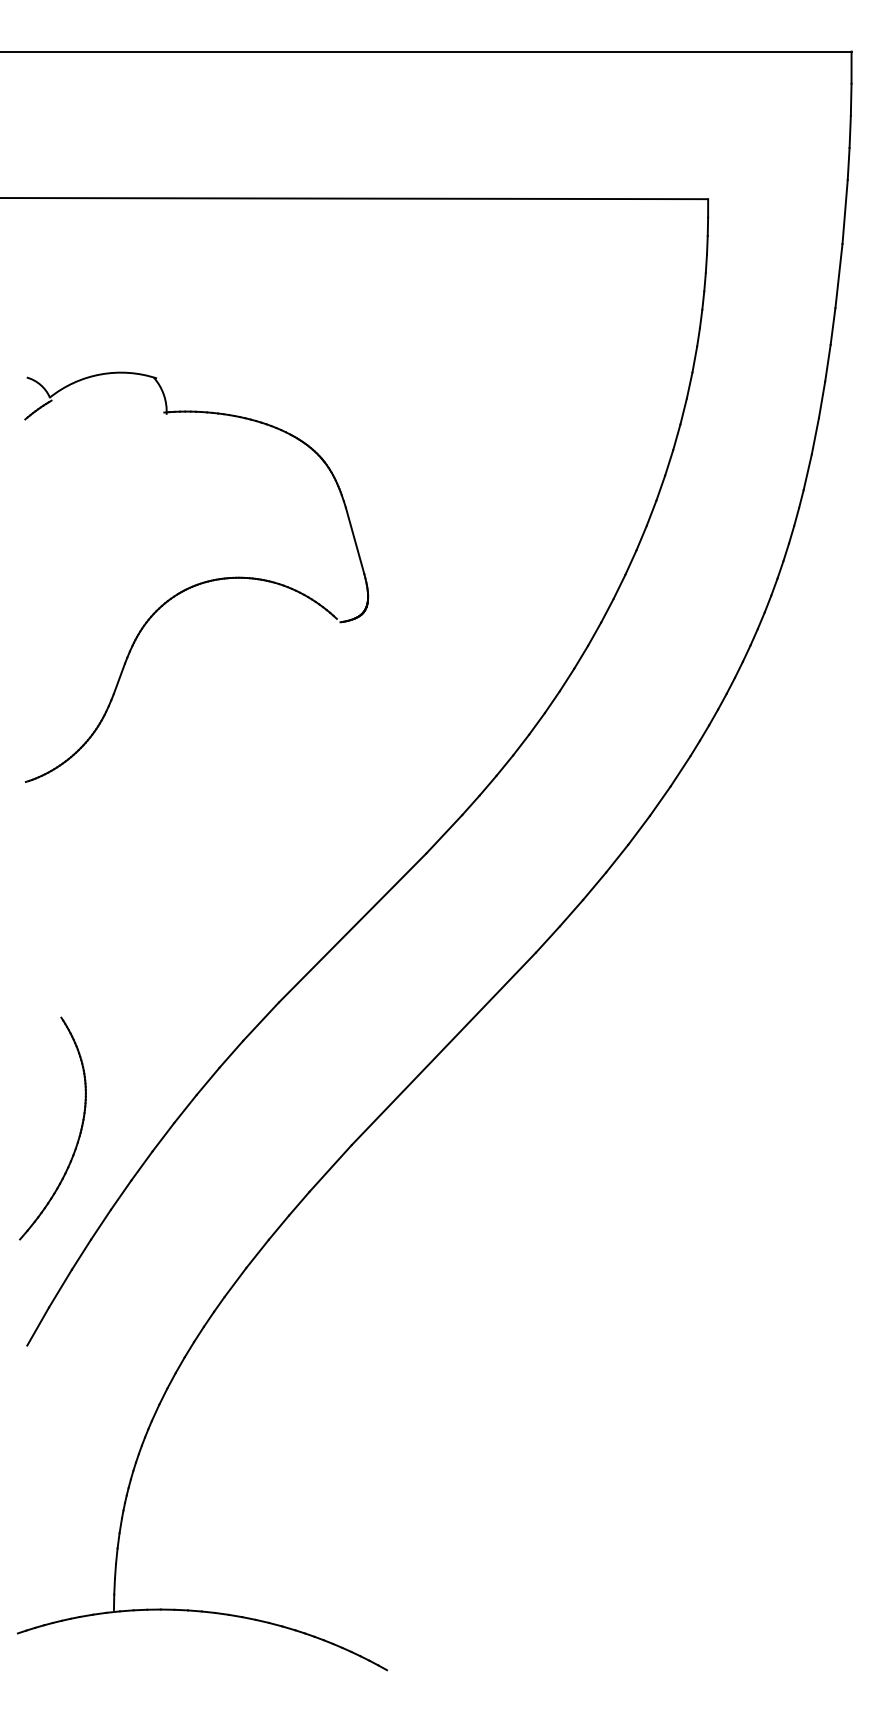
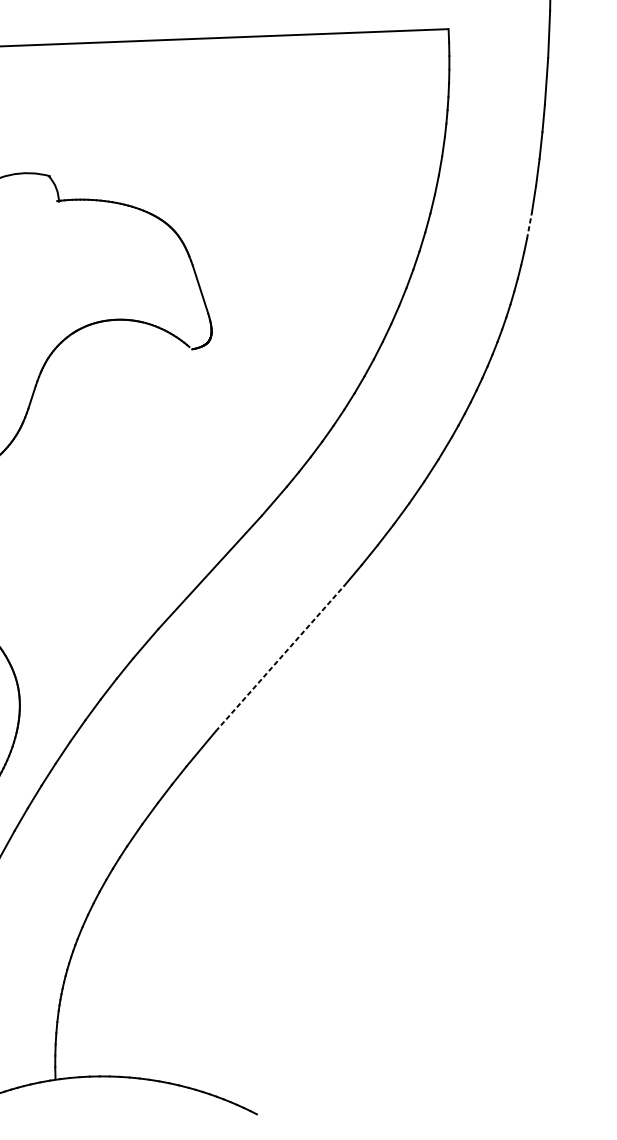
line: (807, 471) -> (529, 225), solid -> dashed
line: (444, 1048) -> (280, 658), solid -> dashed

